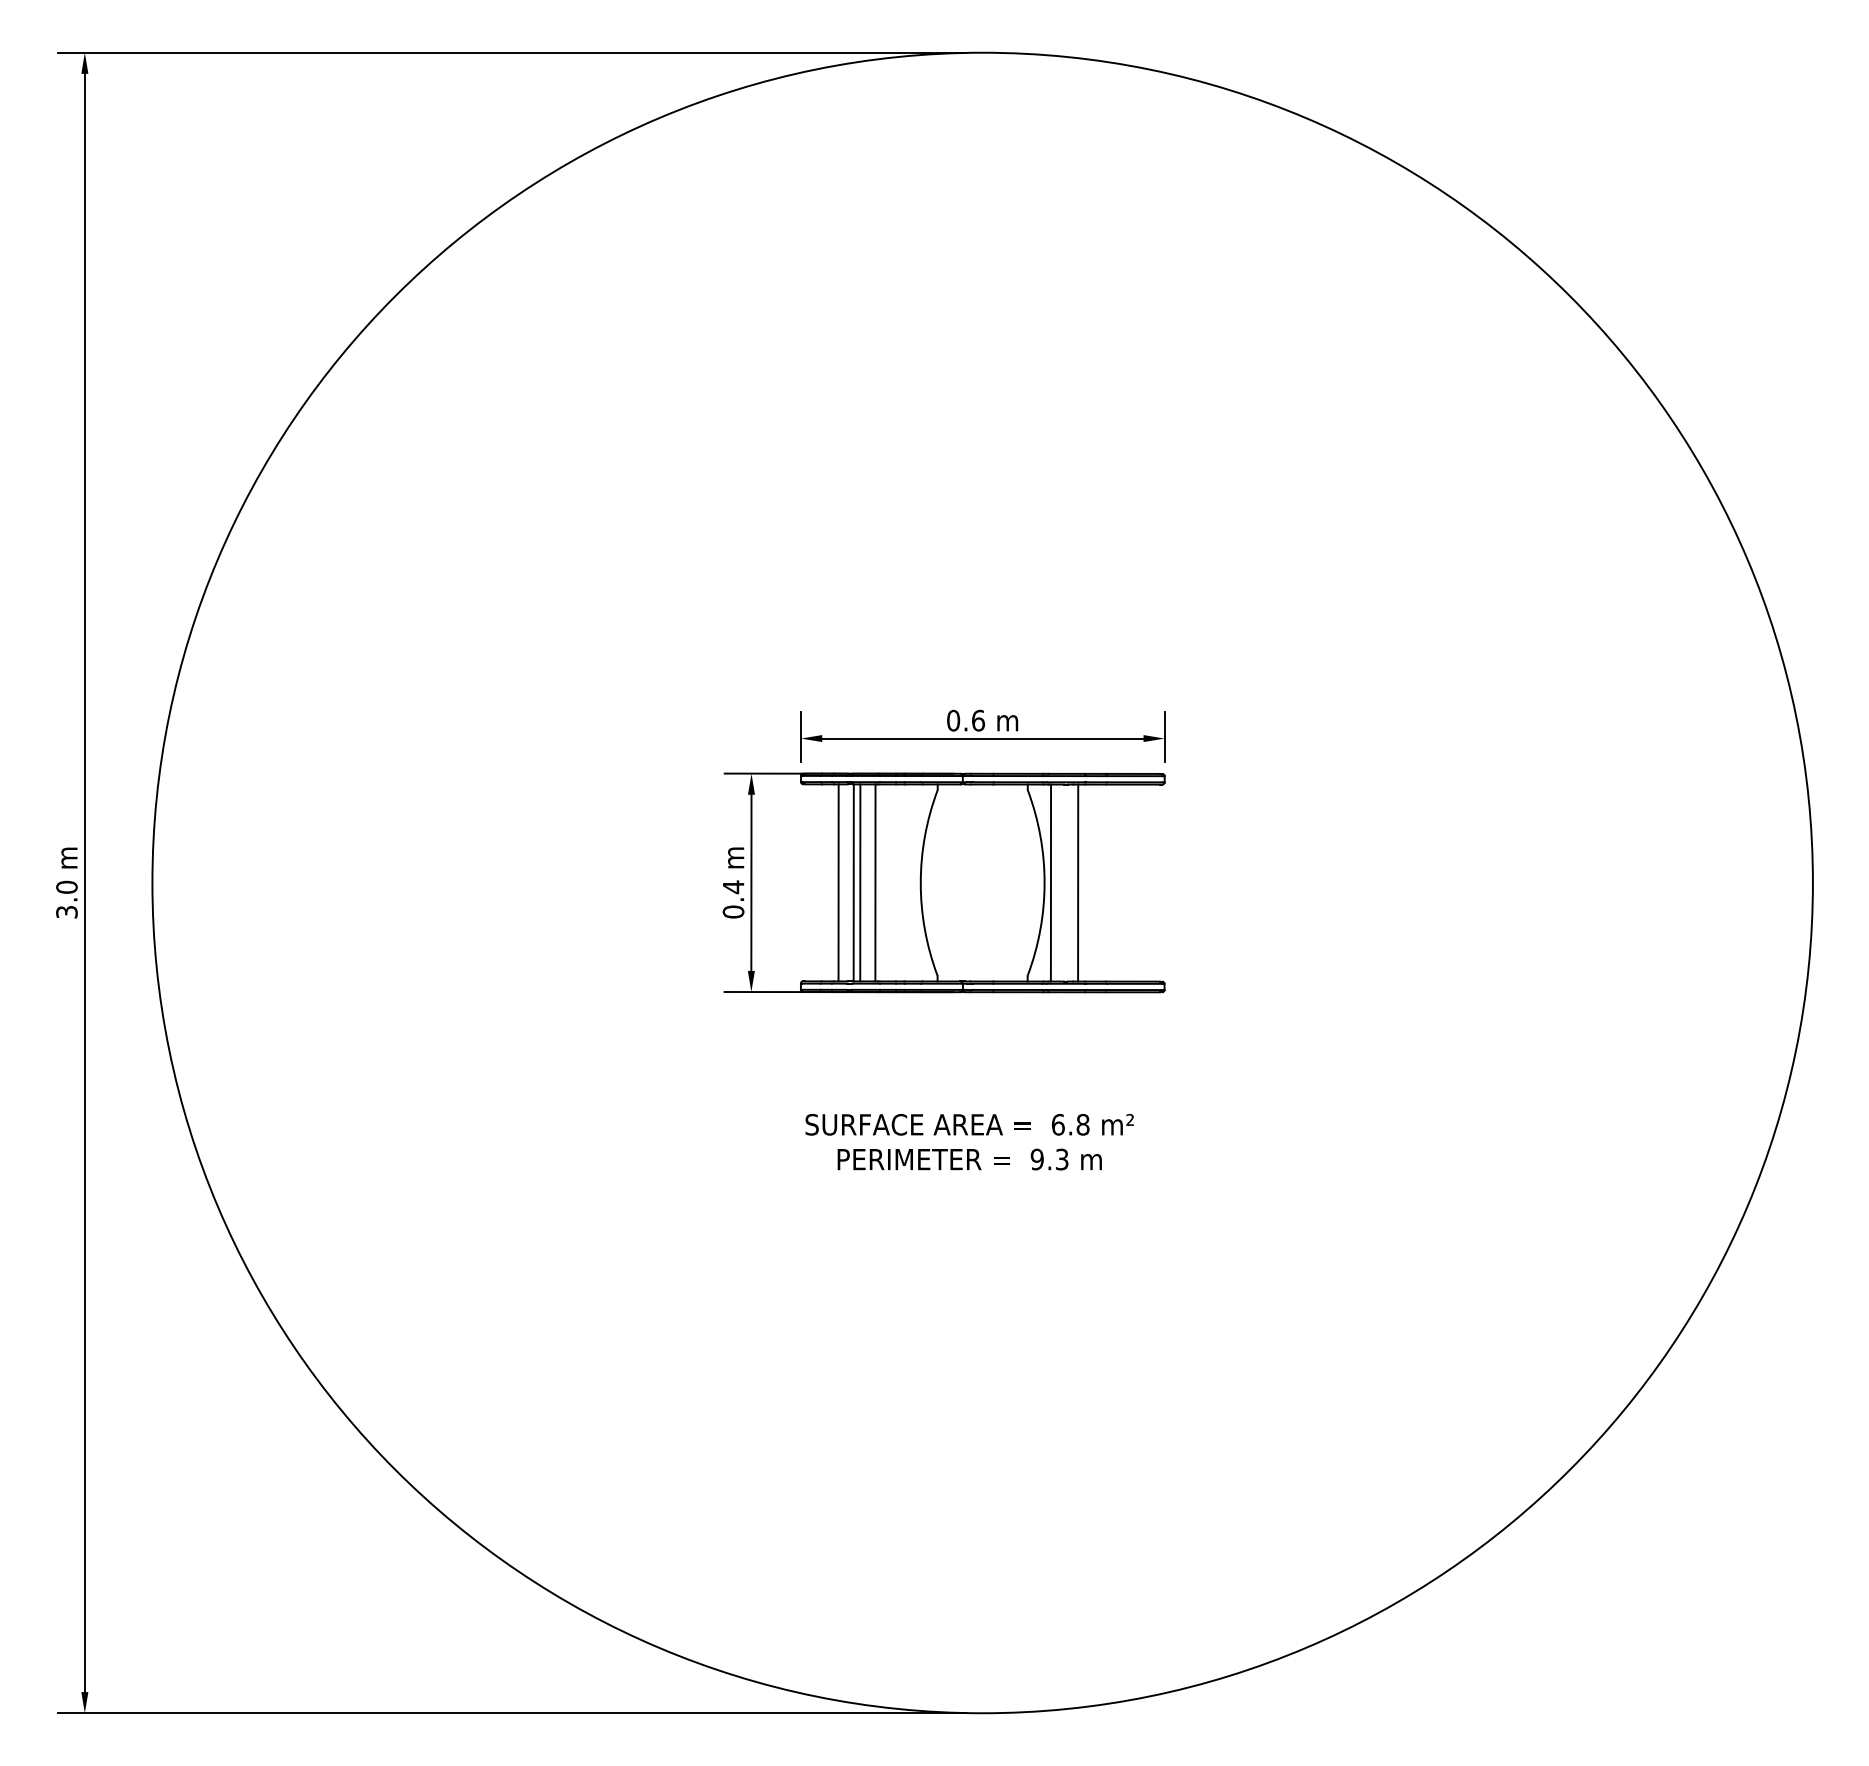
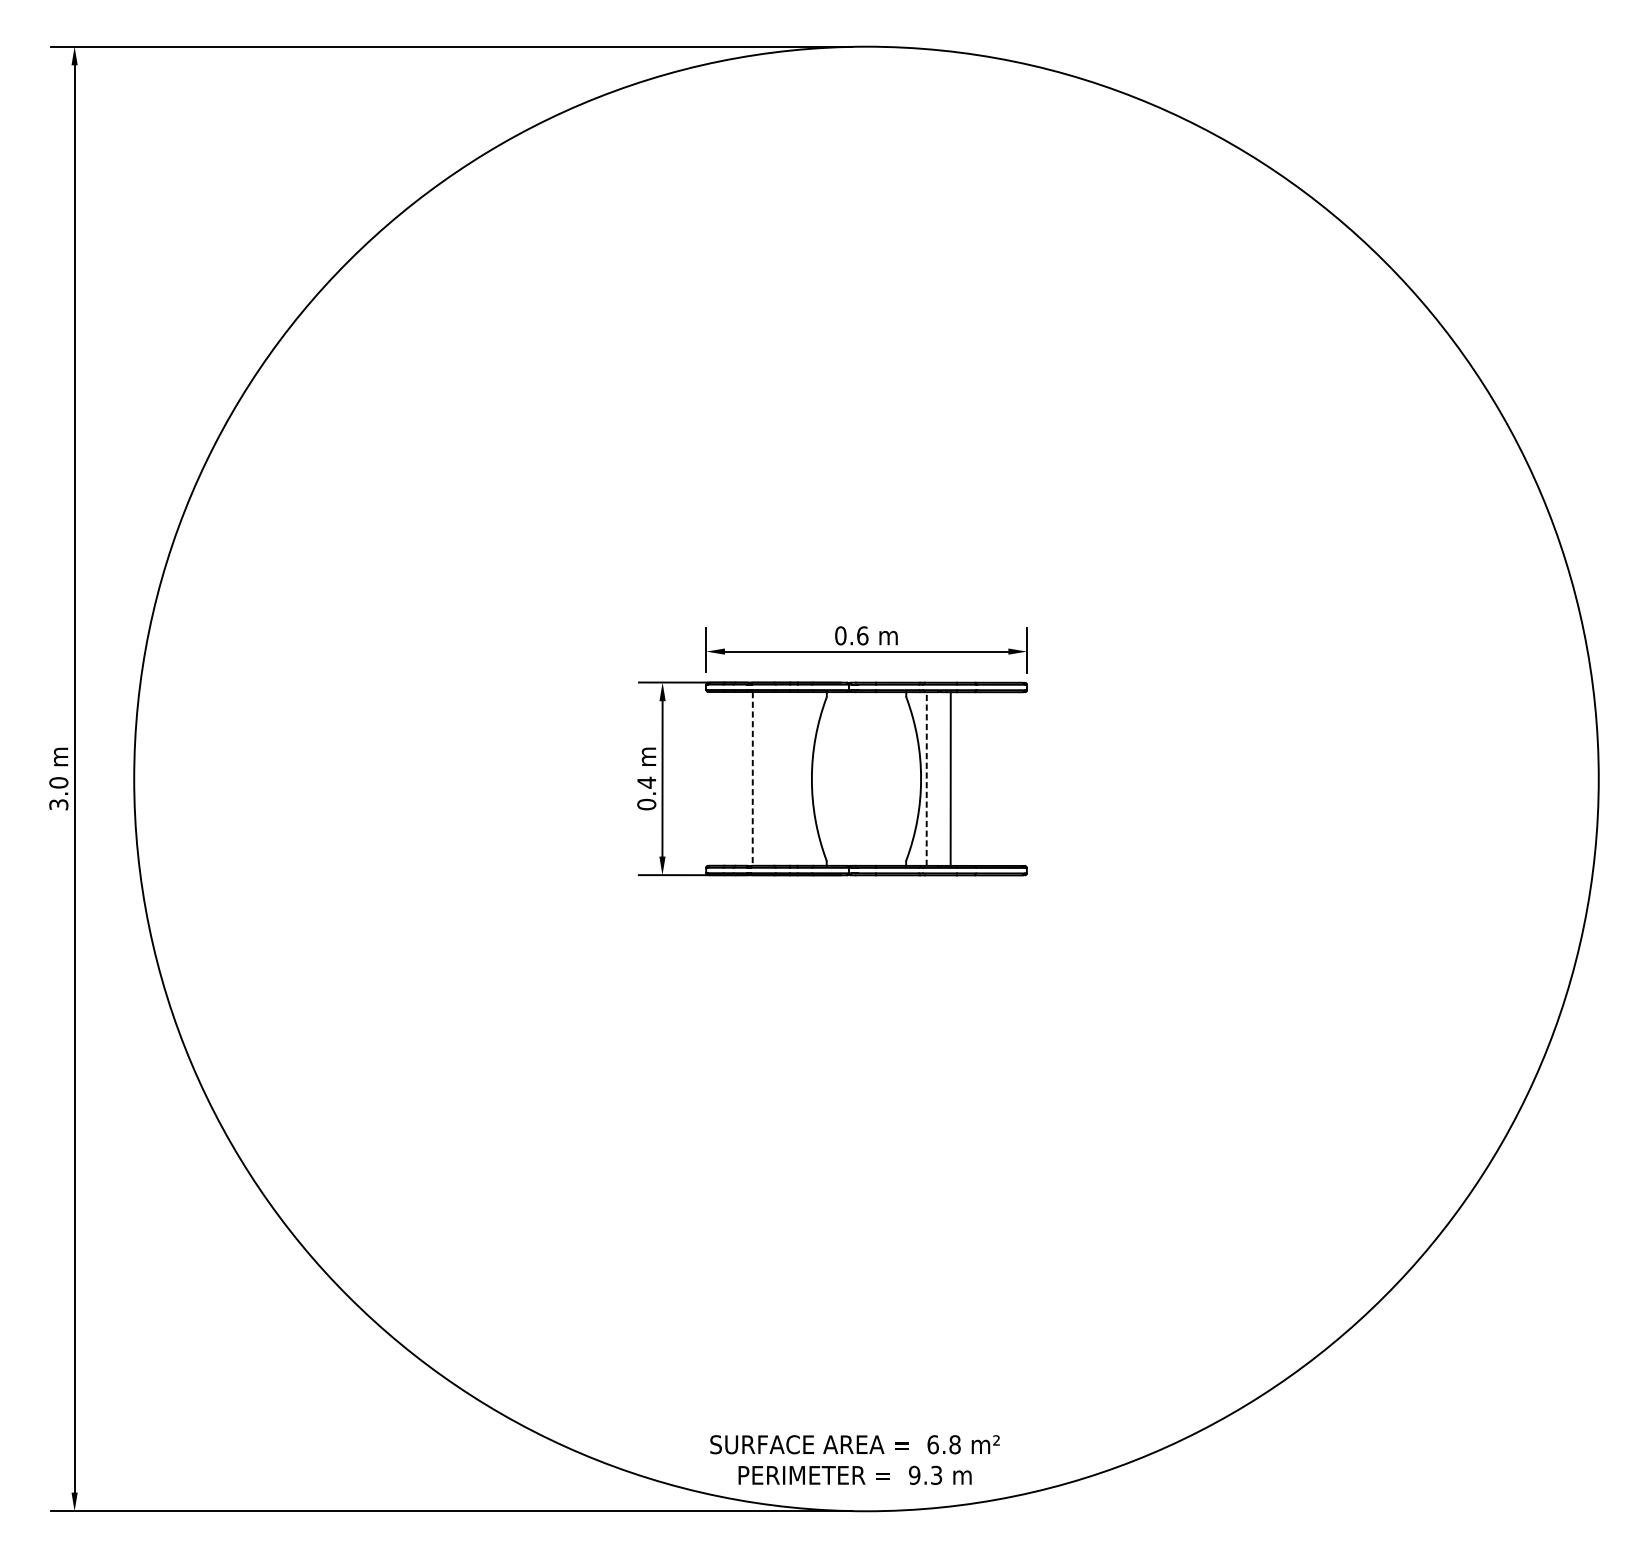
line: (838, 882) -> (739, 778), removed
line: (853, 882) -> (752, 778), solid -> dashed
line: (860, 882) -> (758, 778), removed
line: (875, 882) -> (771, 778), removed
line: (1050, 883) -> (926, 779), solid -> dashed
text: (969, 1142) -> (854, 1460), moved

